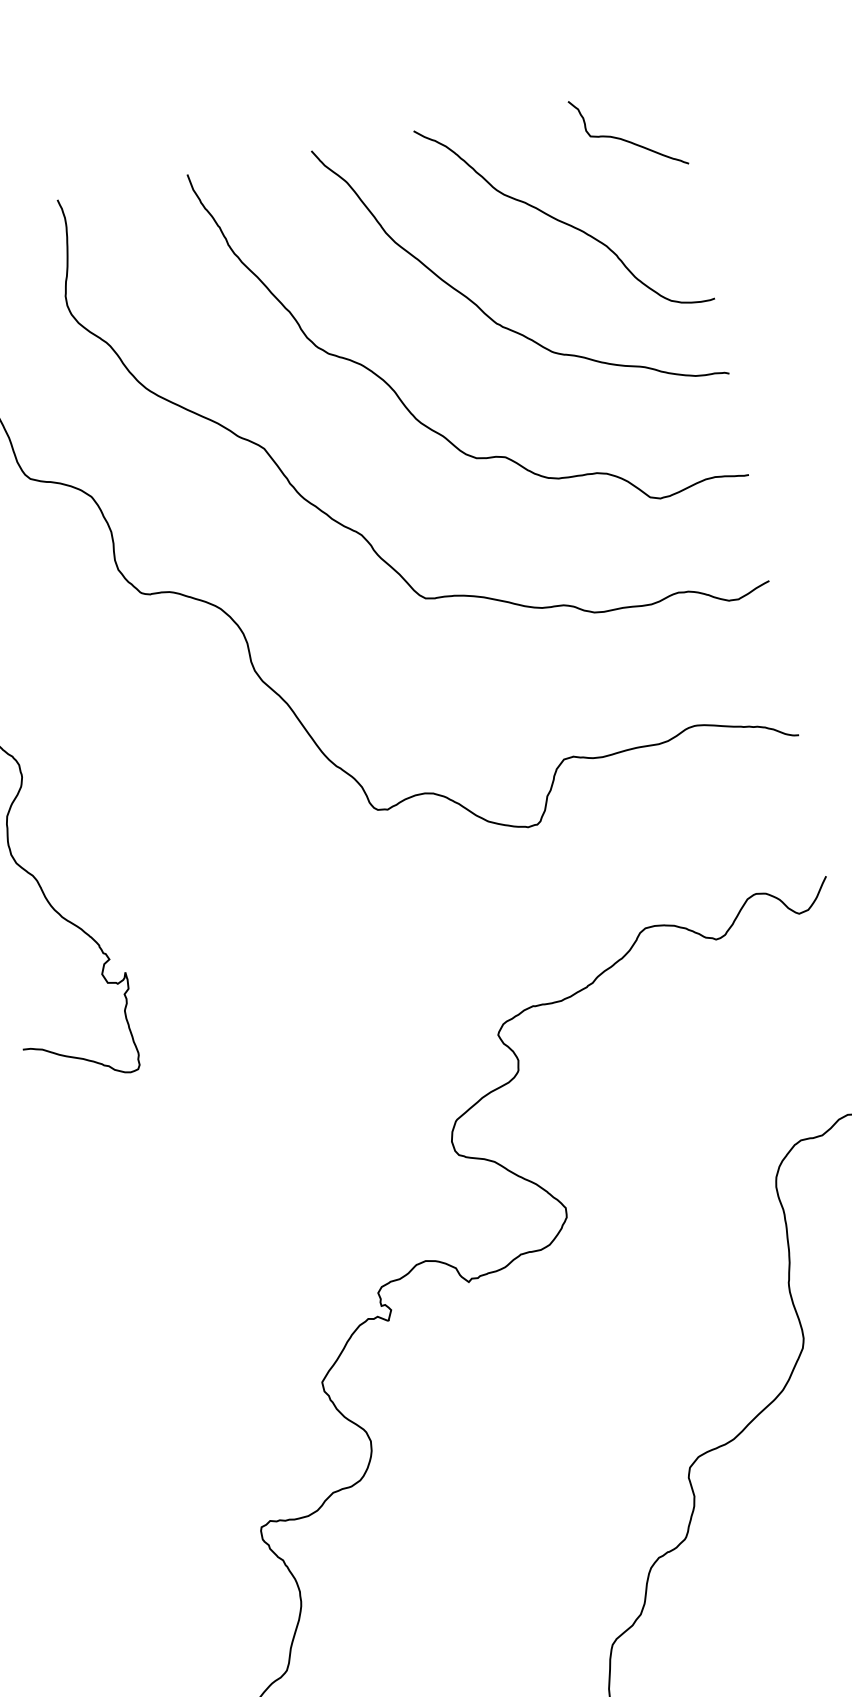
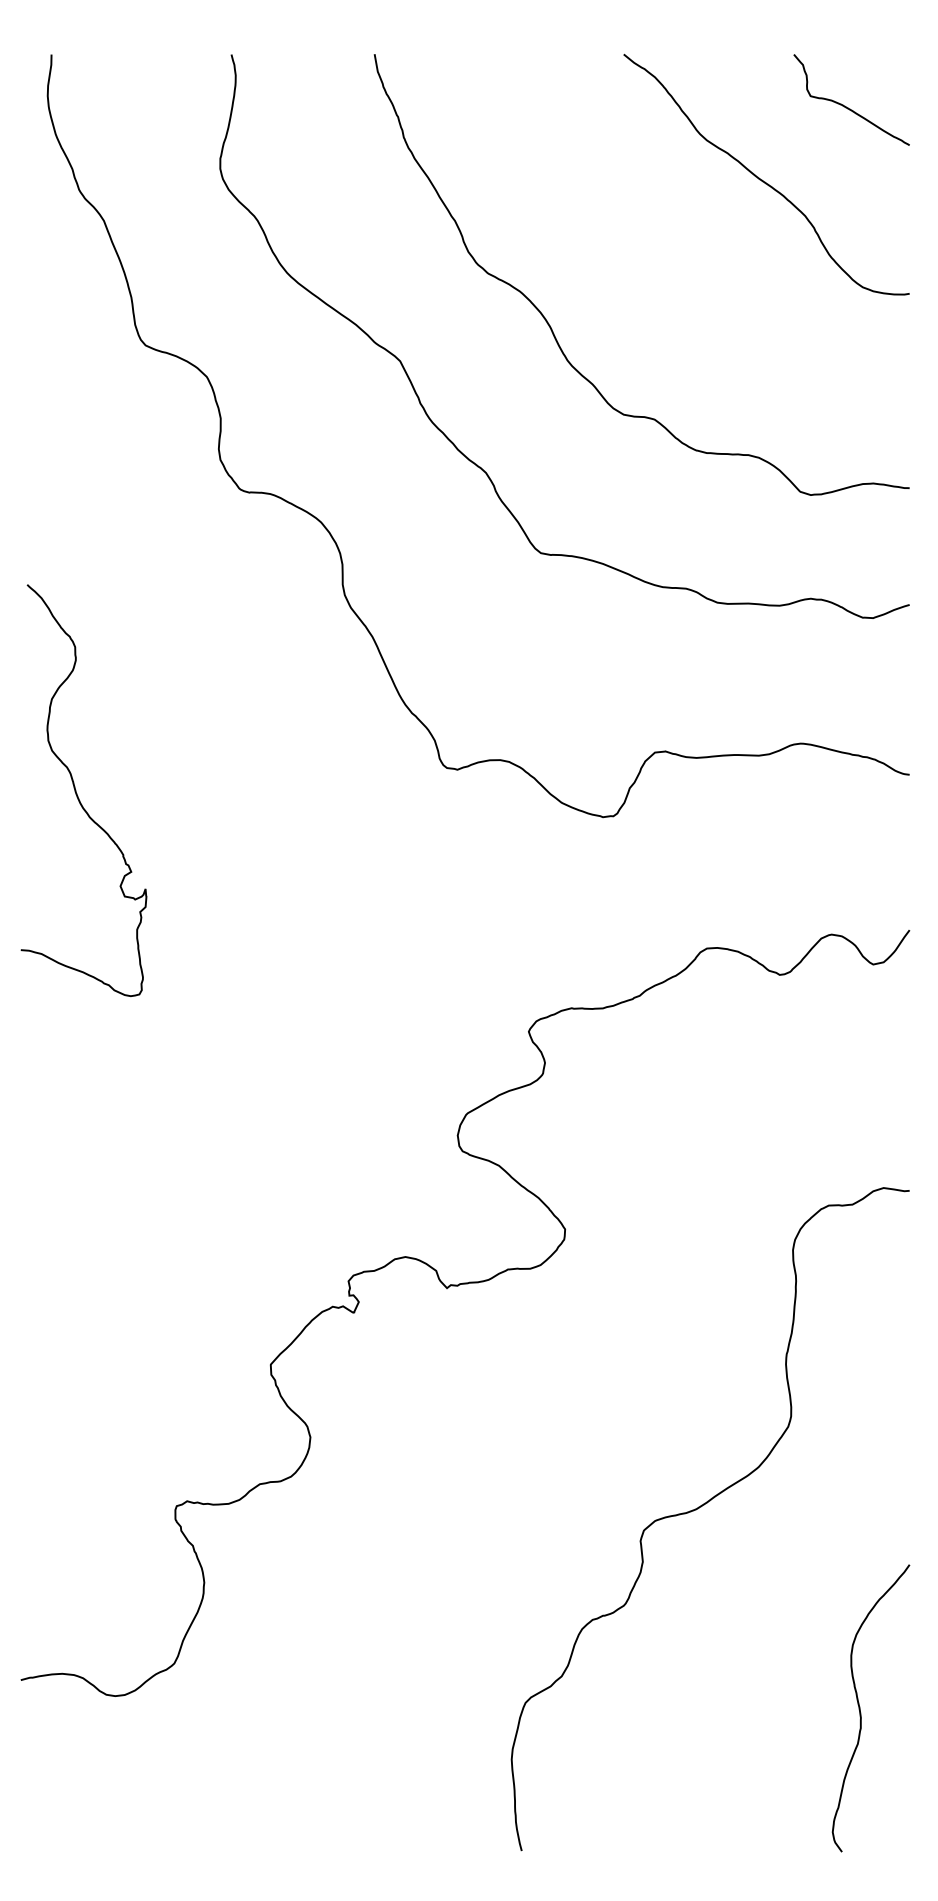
curve: (477, 305) -> (656, 252), removed

